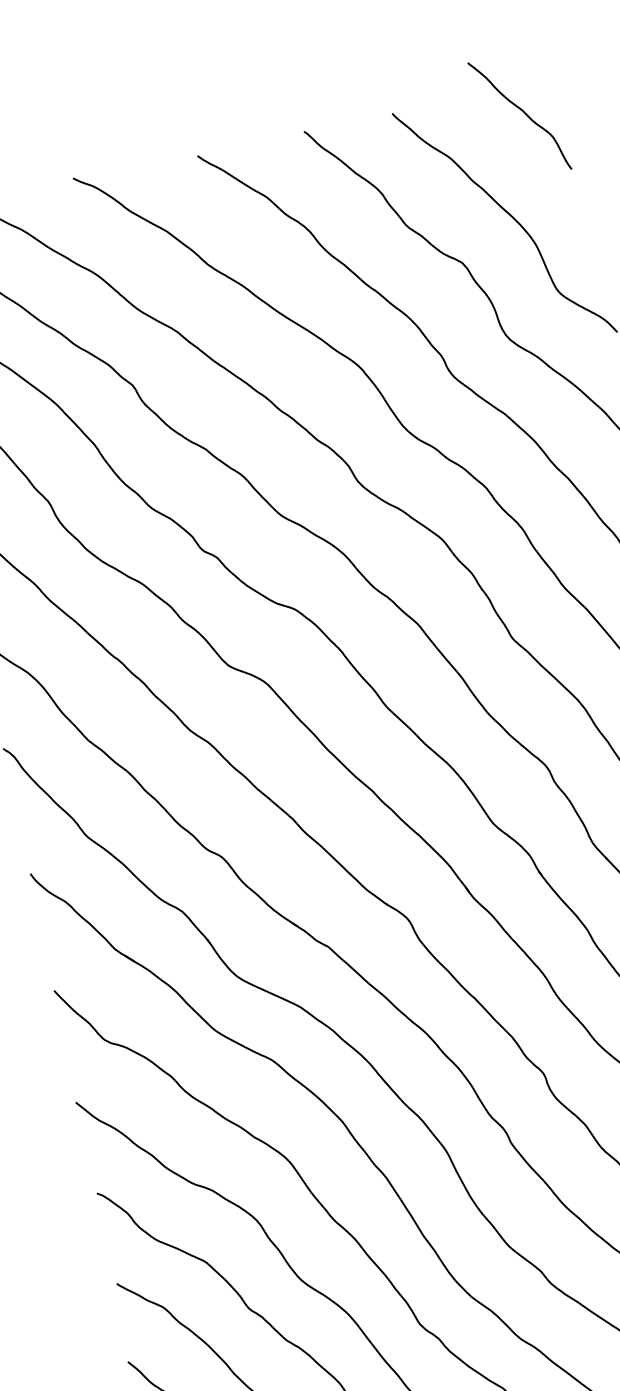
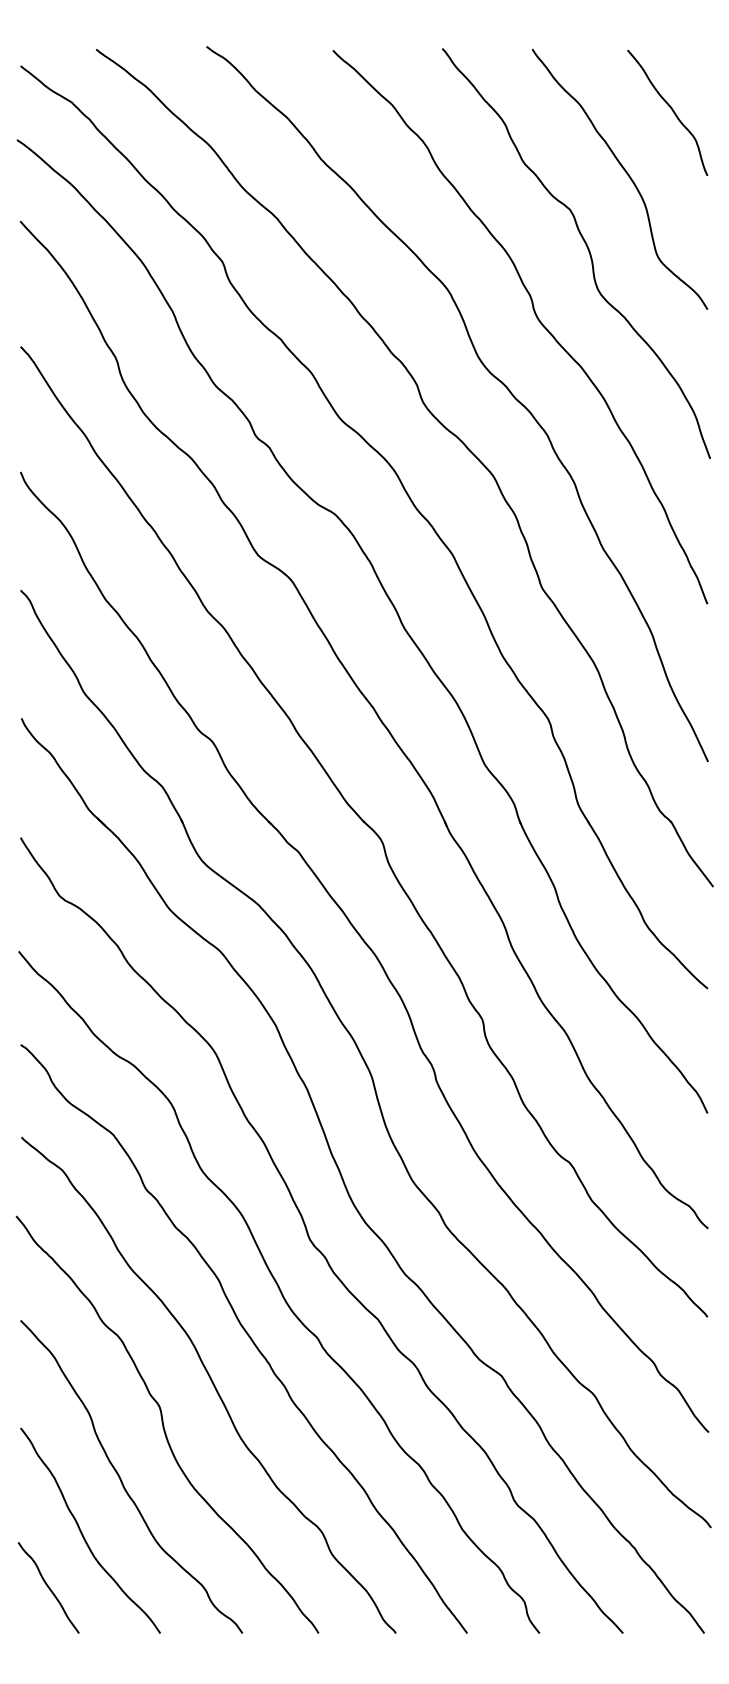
curve: (523, 112) -> (671, 110), moved

